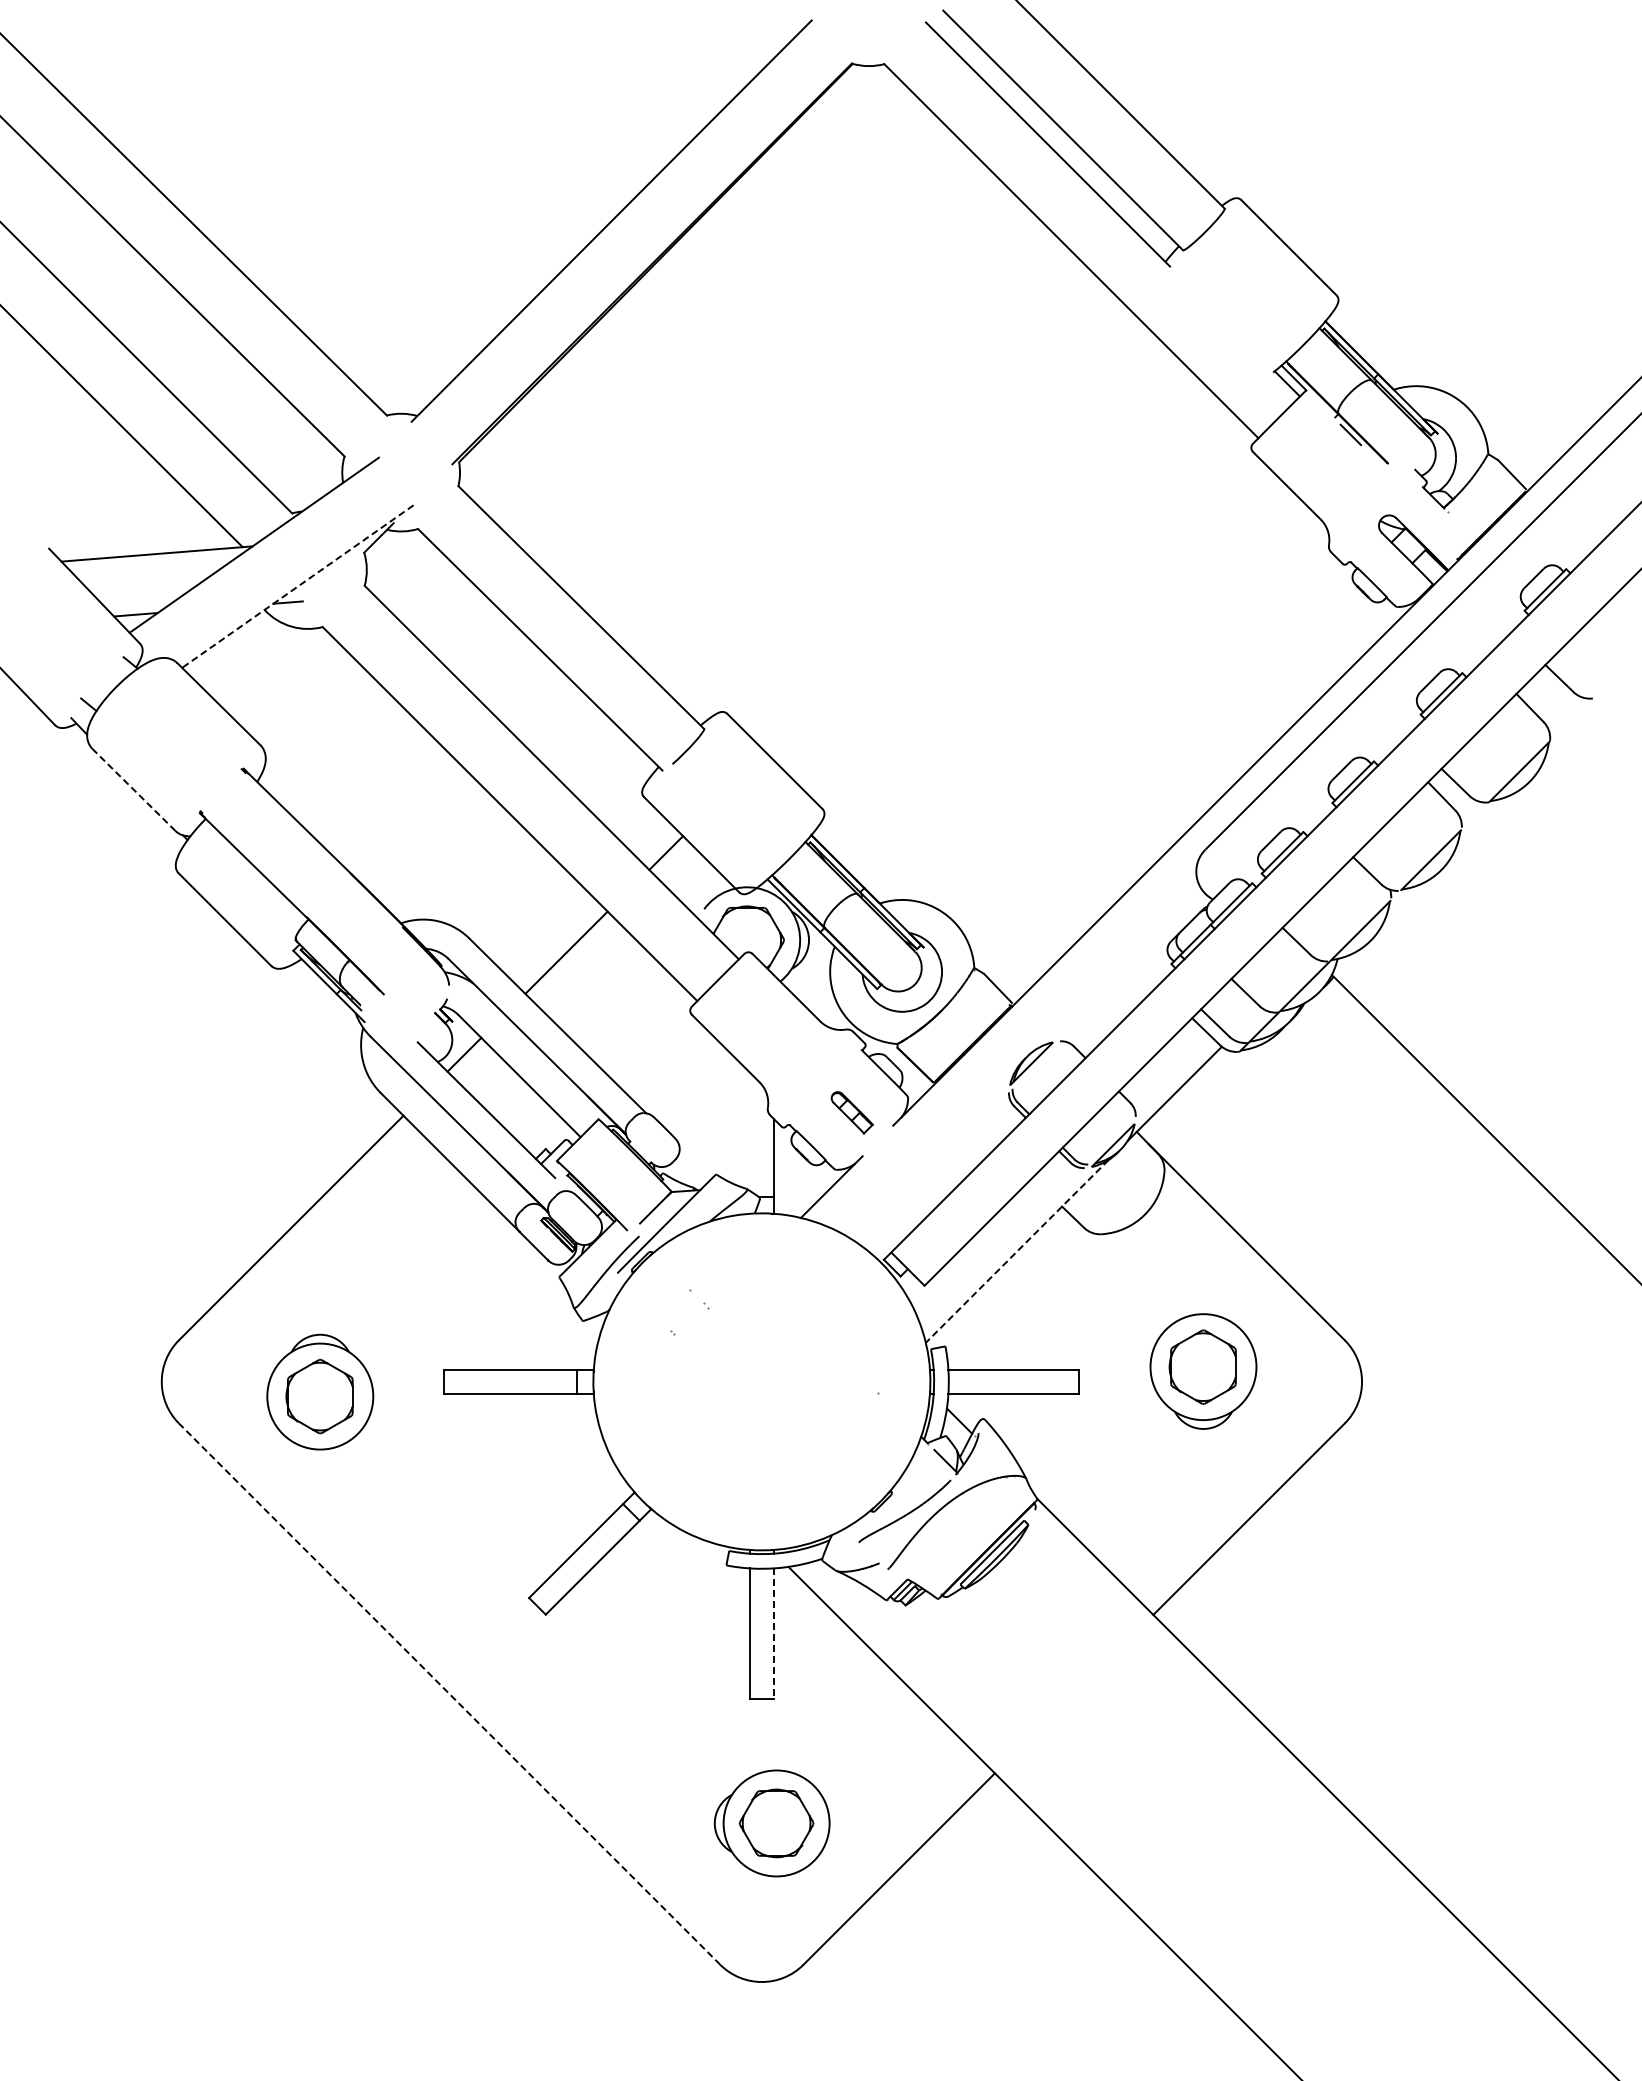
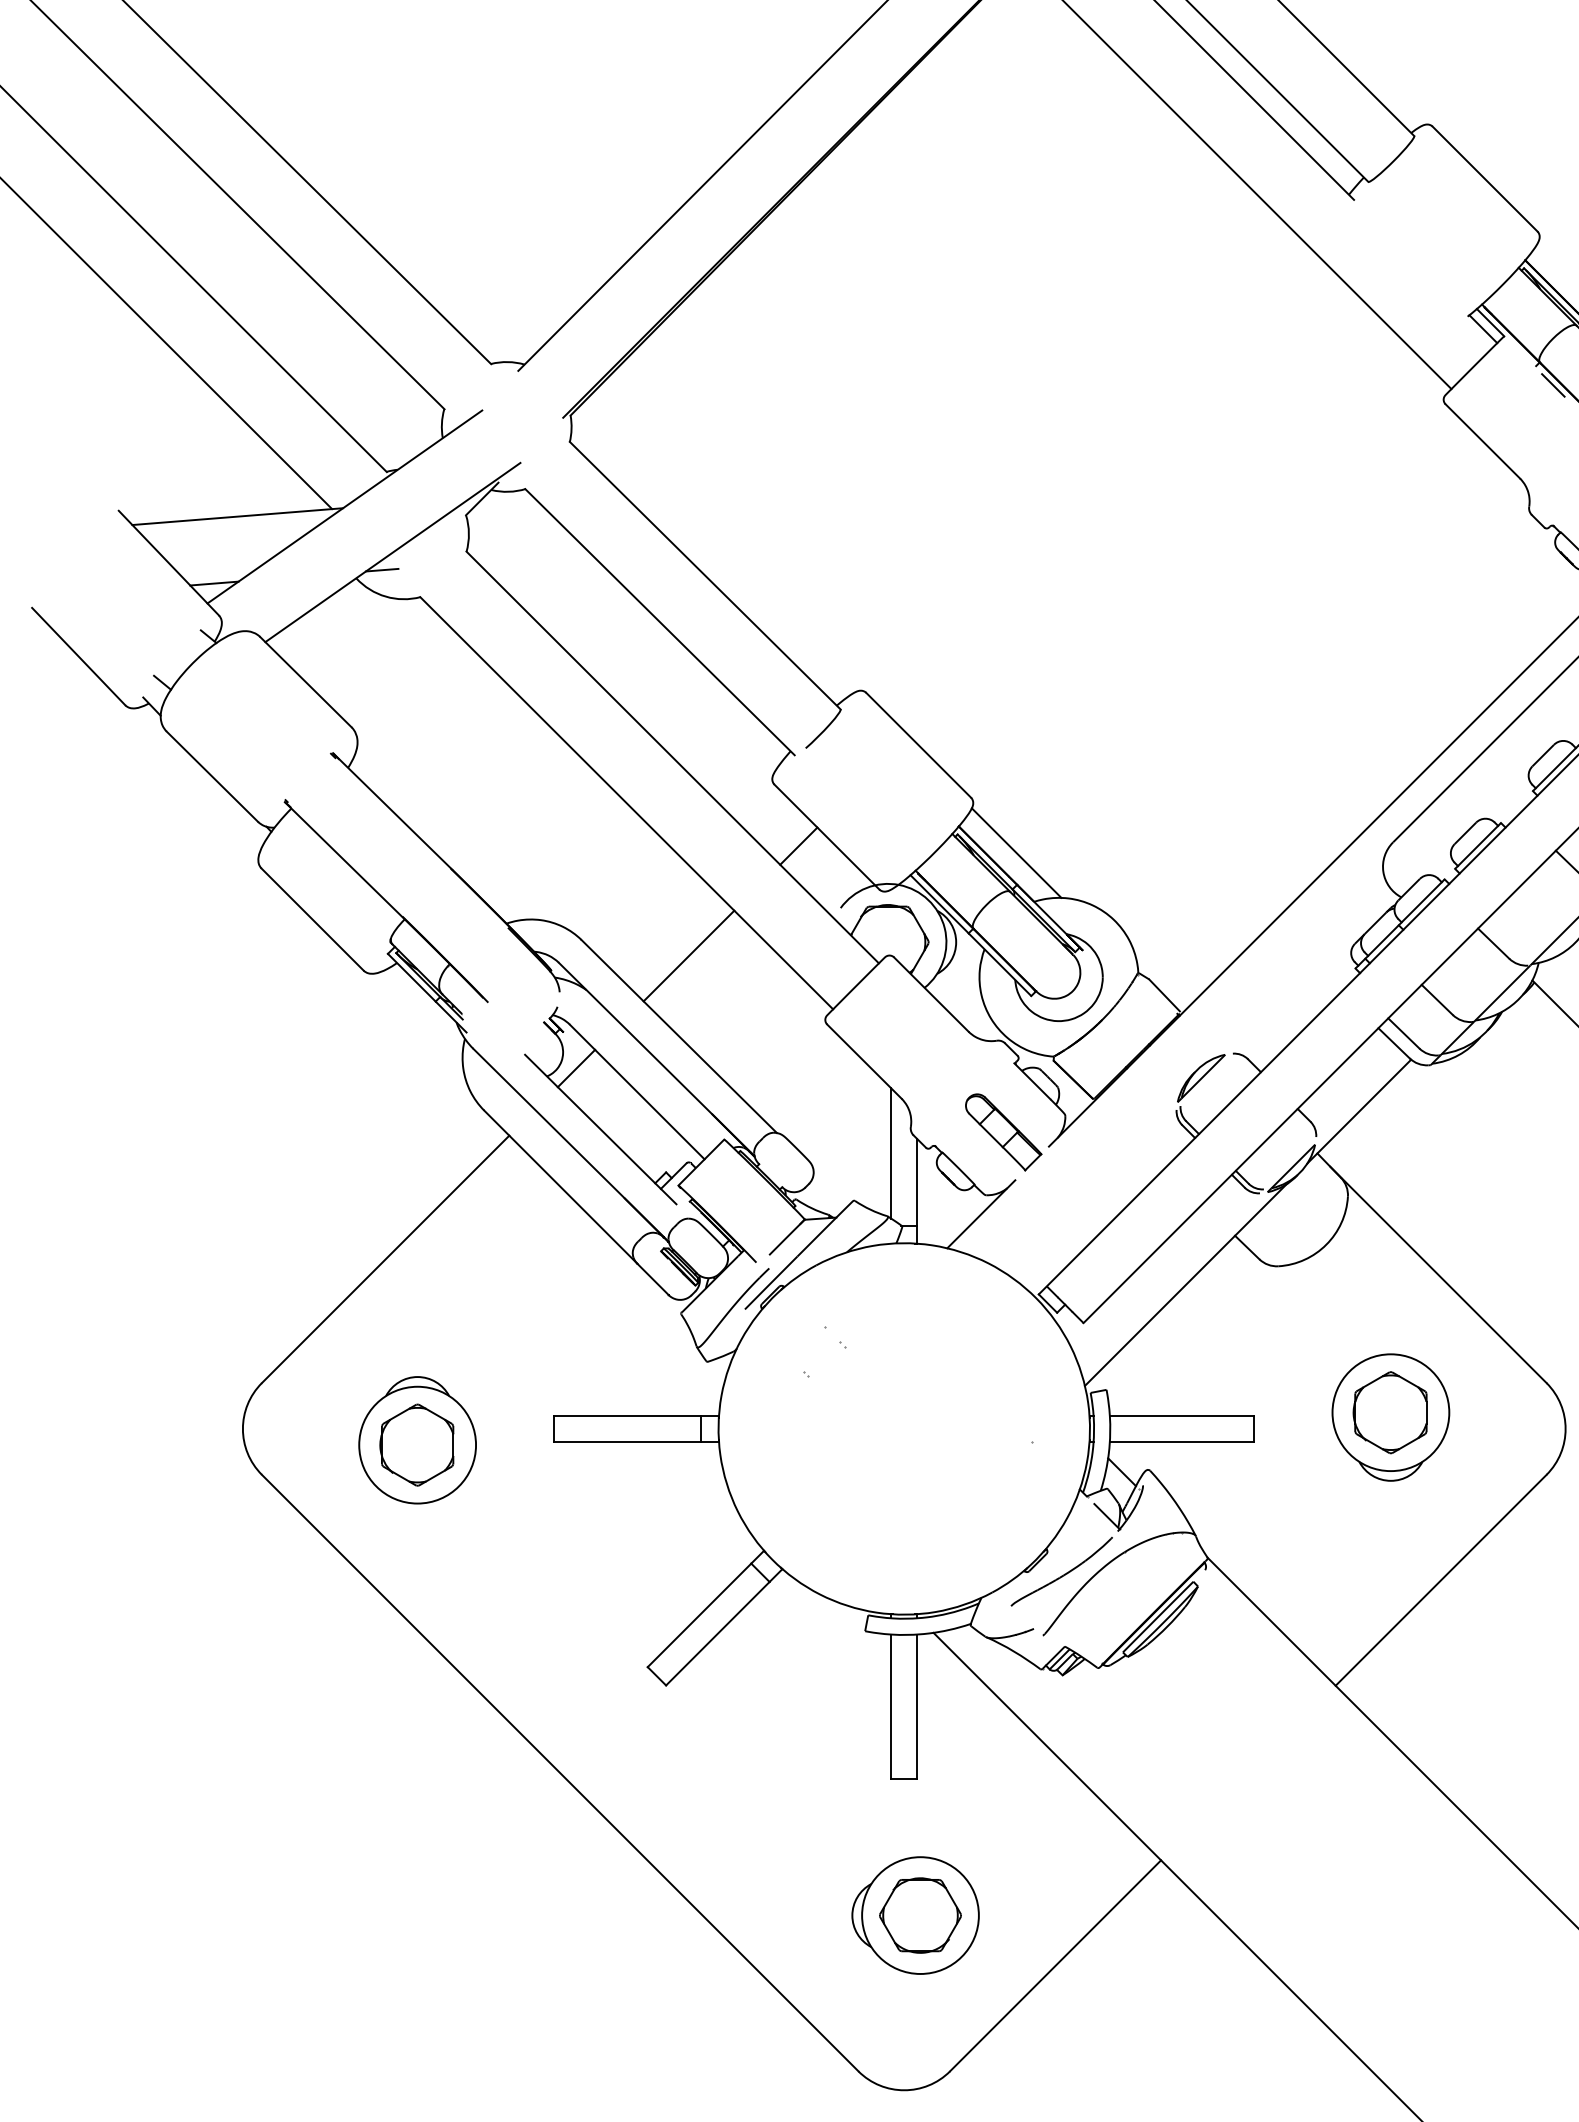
line: (297, 586) -> (392, 552), dashed -> solid
line: (133, 789) -> (211, 776), dashed -> solid
line: (863, 858) -> (1016, 852), added
part: (852, 1112) -> (1004, 1132), size x1.67
line: (750, 1131) -> (891, 1153), added
line: (1016, 1251) -> (1184, 1285), dashed -> solid
line: (773, 1634) -> (917, 1707), dashed -> solid
line: (449, 1694) -> (560, 1773), dashed -> solid

